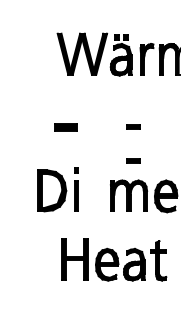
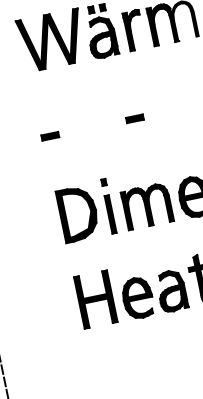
part: (65, 126) -> (49, 135), size x0.62
part: (133, 160) -> (143, 160), removed
part: (57, 189) -> (84, 210), moved

